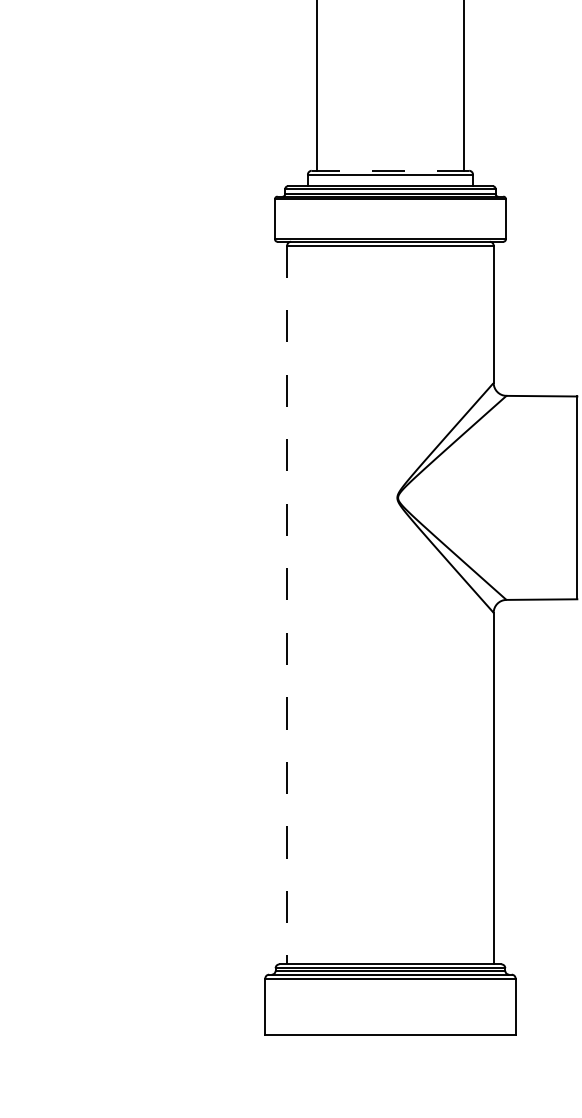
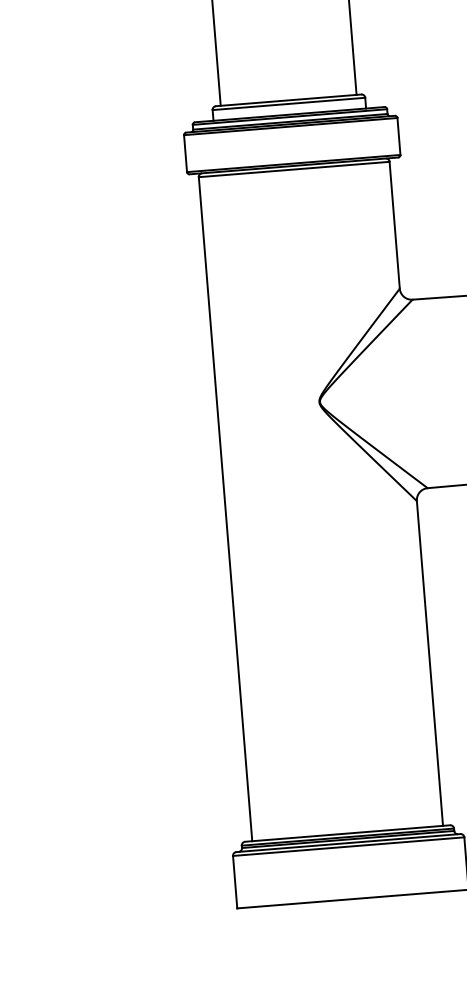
line: (390, 170) -> (288, 100), dashed -> solid
line: (287, 605) -> (225, 509), dashed -> solid

